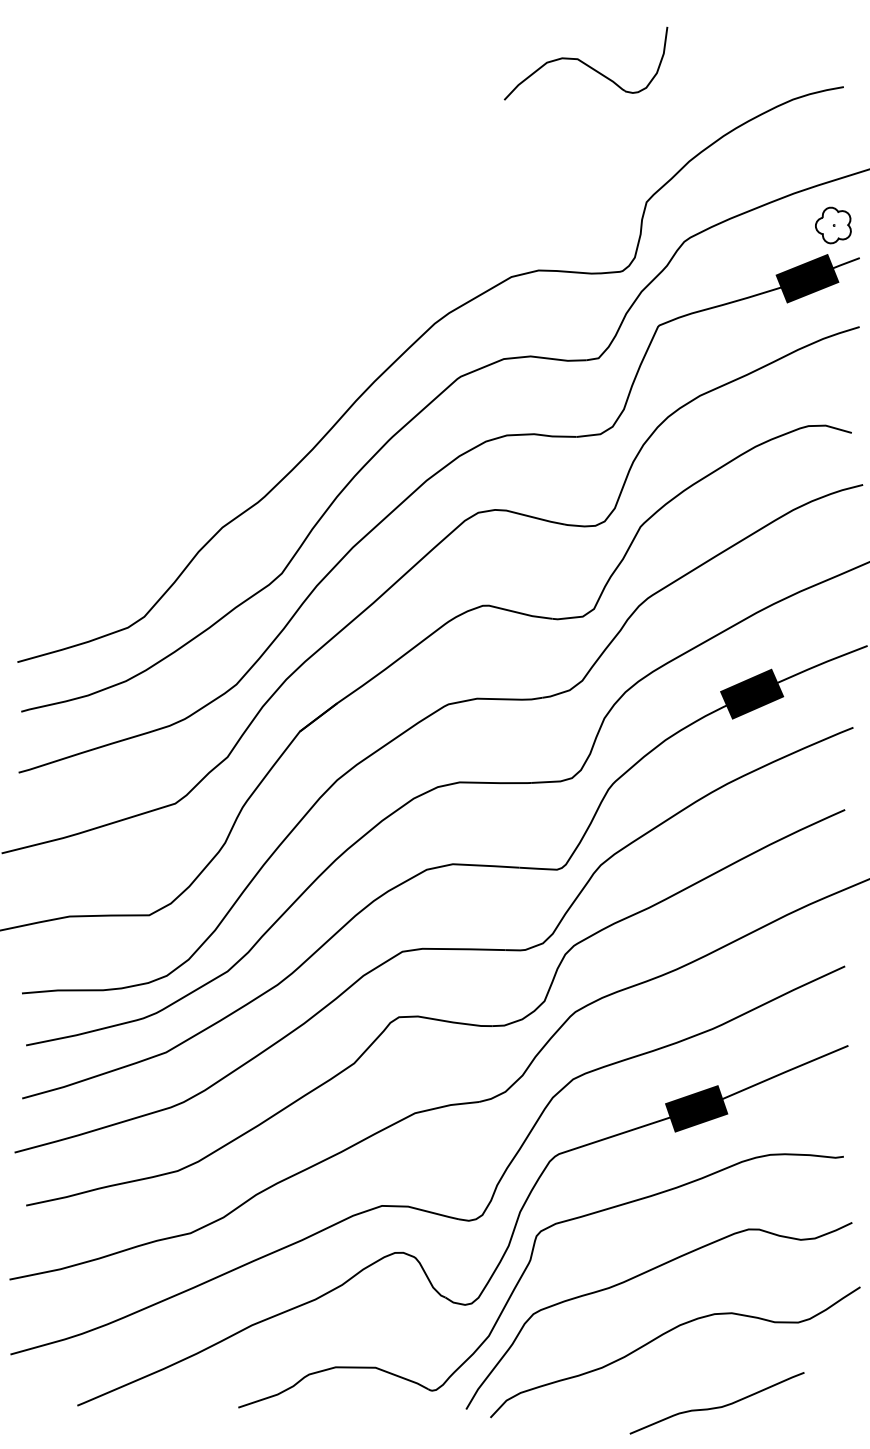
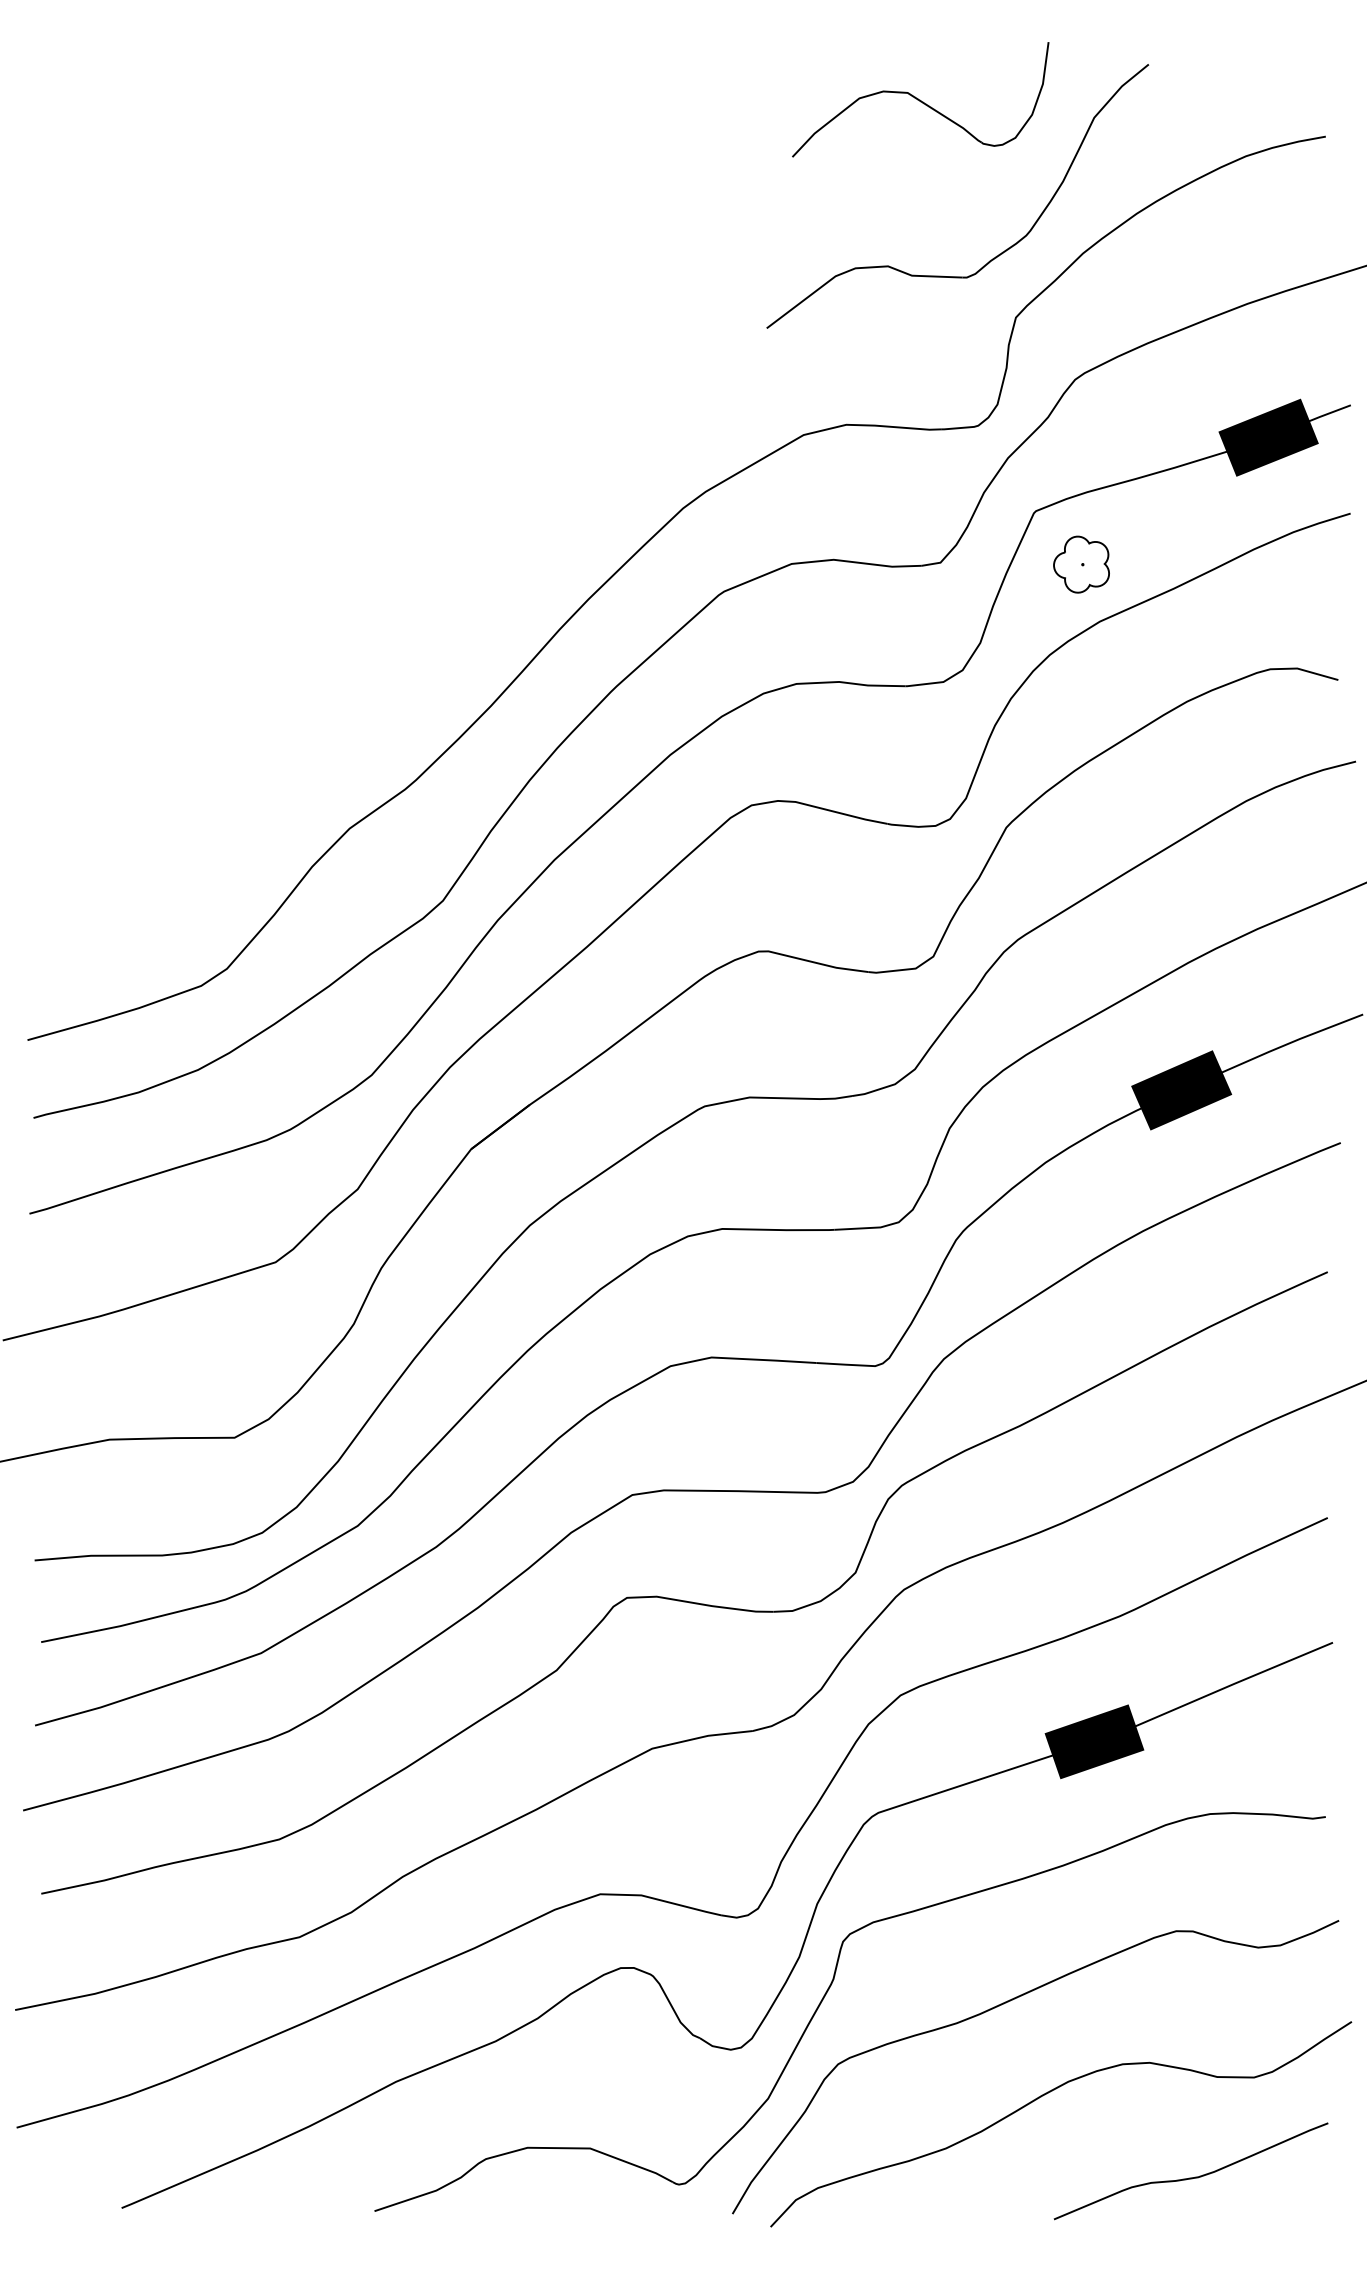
part: (635, 161) -> (998, 253), added
part: (833, 225) -> (1081, 564), moved
curve: (717, 1406) -> (1191, 2176), moved

